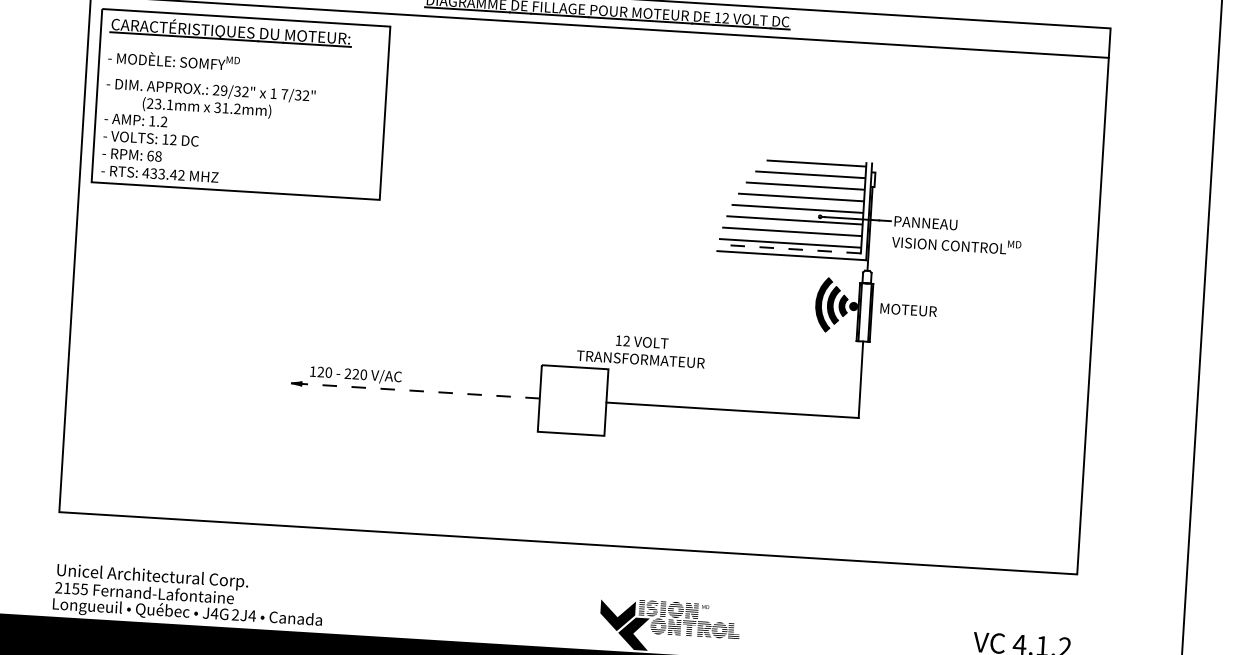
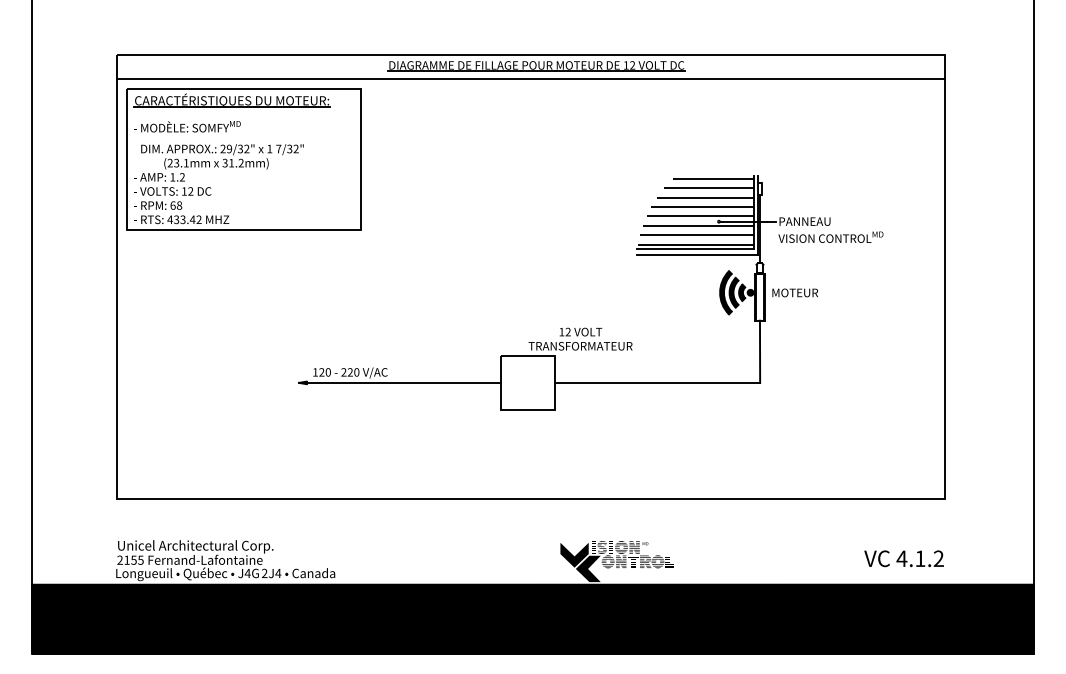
line: (789, 249) -> (695, 249), dashed -> solid
line: (420, 390) -> (403, 382), dashed -> solid

